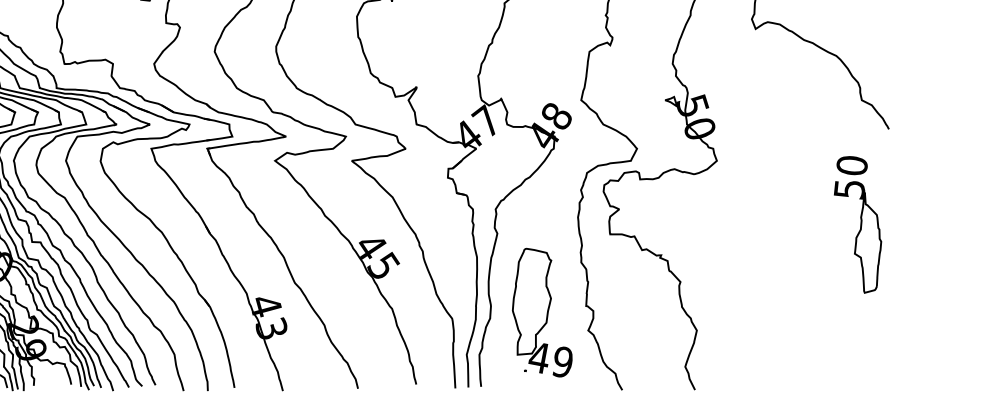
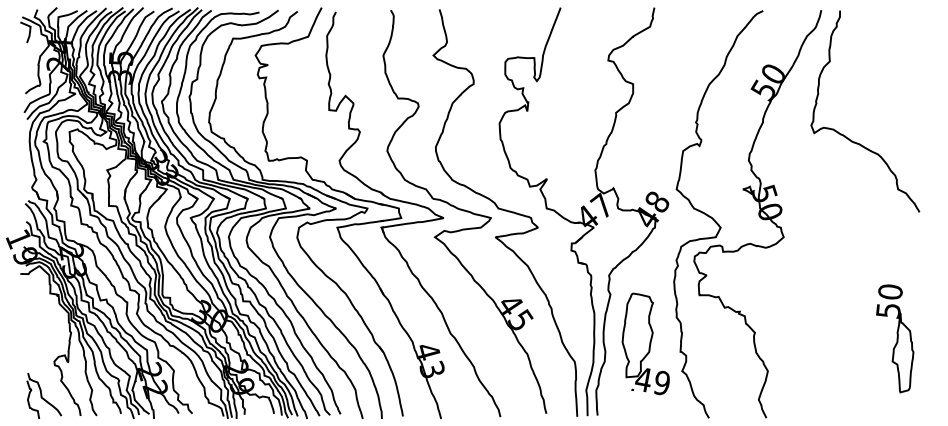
part: (858, 224) -> (895, 338), moved
part: (541, 311) -> (645, 343), moved

